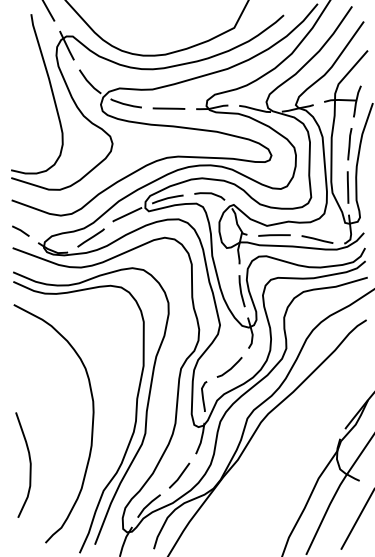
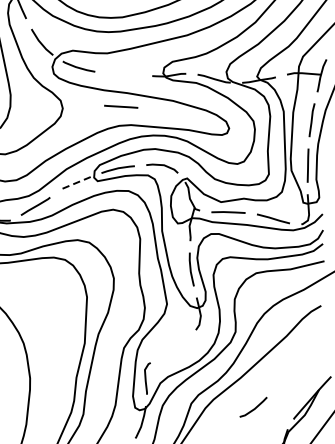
line: (168, 108) -> (120, 106), moved
line: (126, 215) -> (73, 184), solid -> dashed
line: (230, 367) -> (254, 407), moved

